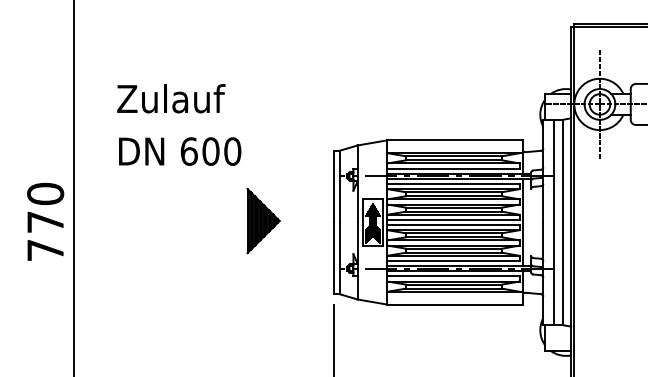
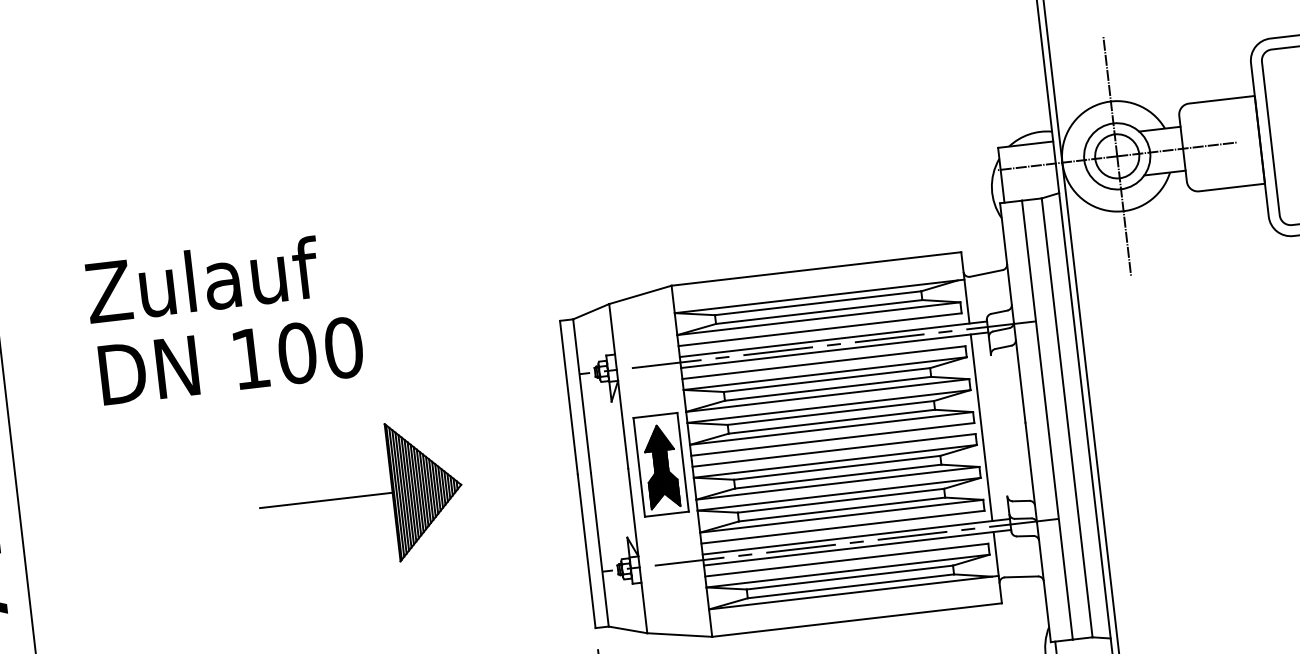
text: (171, 98) -> (203, 279), moved
text: (188, 151) -> (249, 358), 600 -> 100
line: (216, 221) -> (326, 501), added

